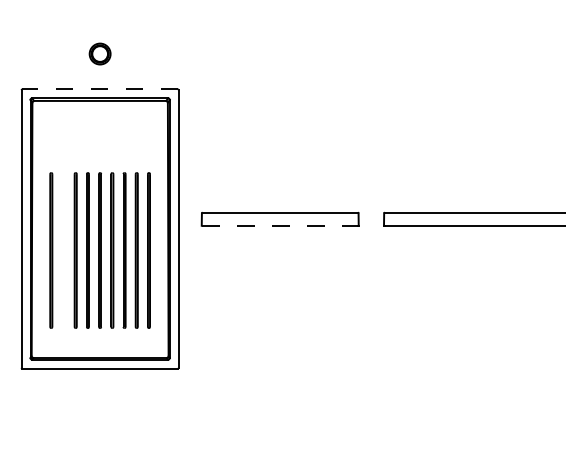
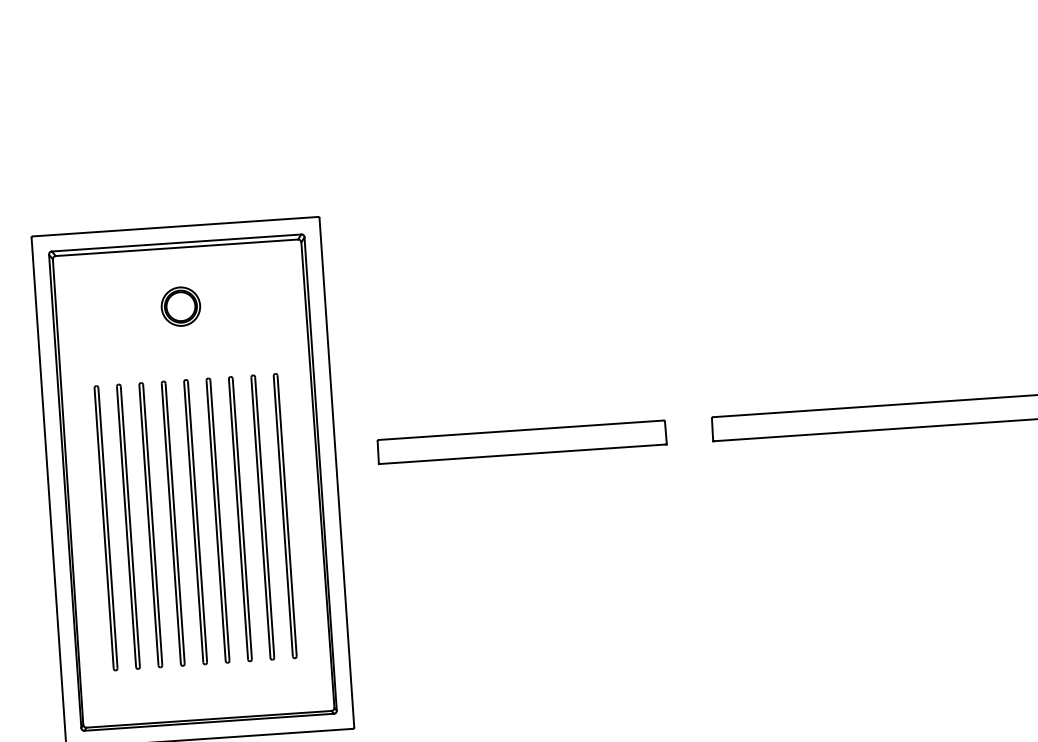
part: (99, 53) -> (179, 305), moved
line: (100, 89) -> (176, 226), dashed -> solid
line: (280, 225) -> (523, 453), dashed -> solid
line: (63, 250) -> (128, 526), added

